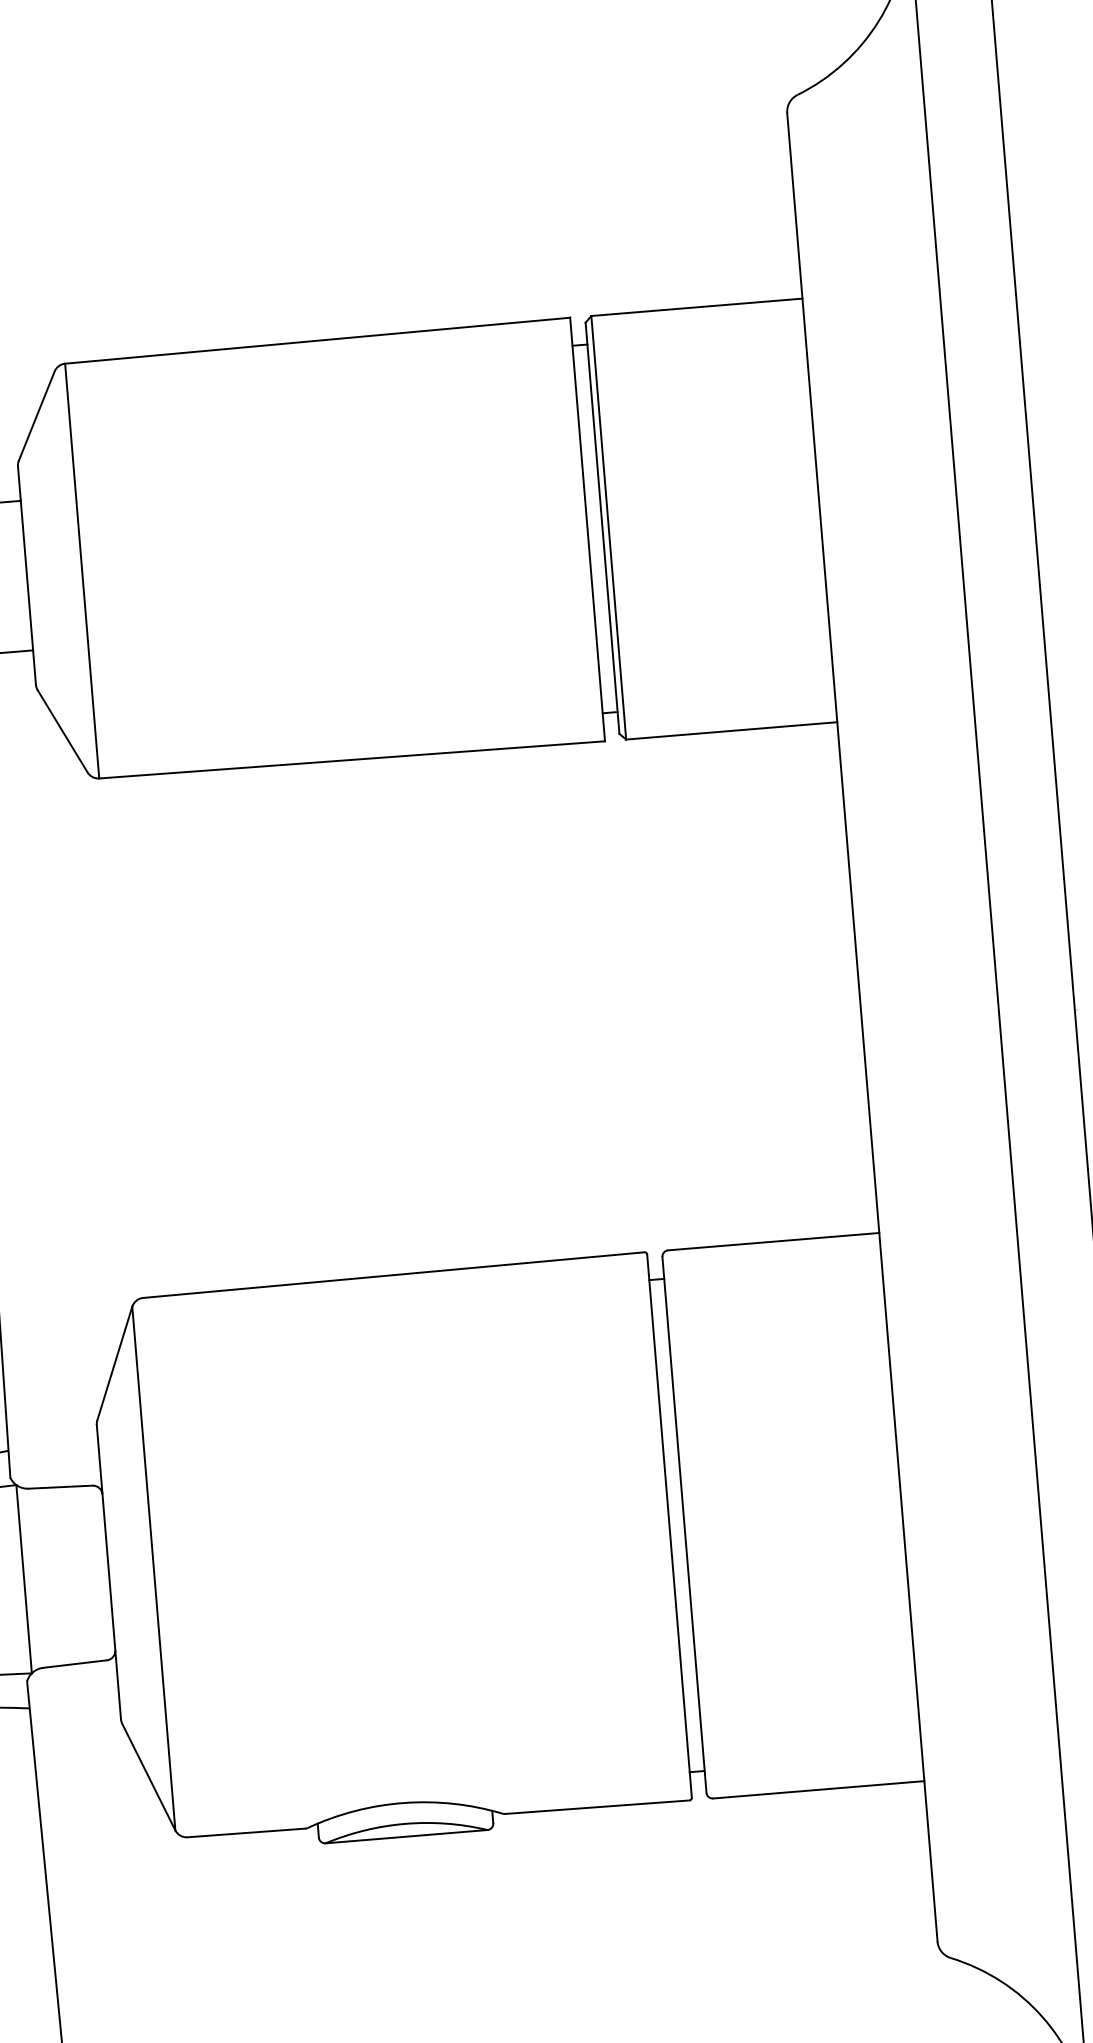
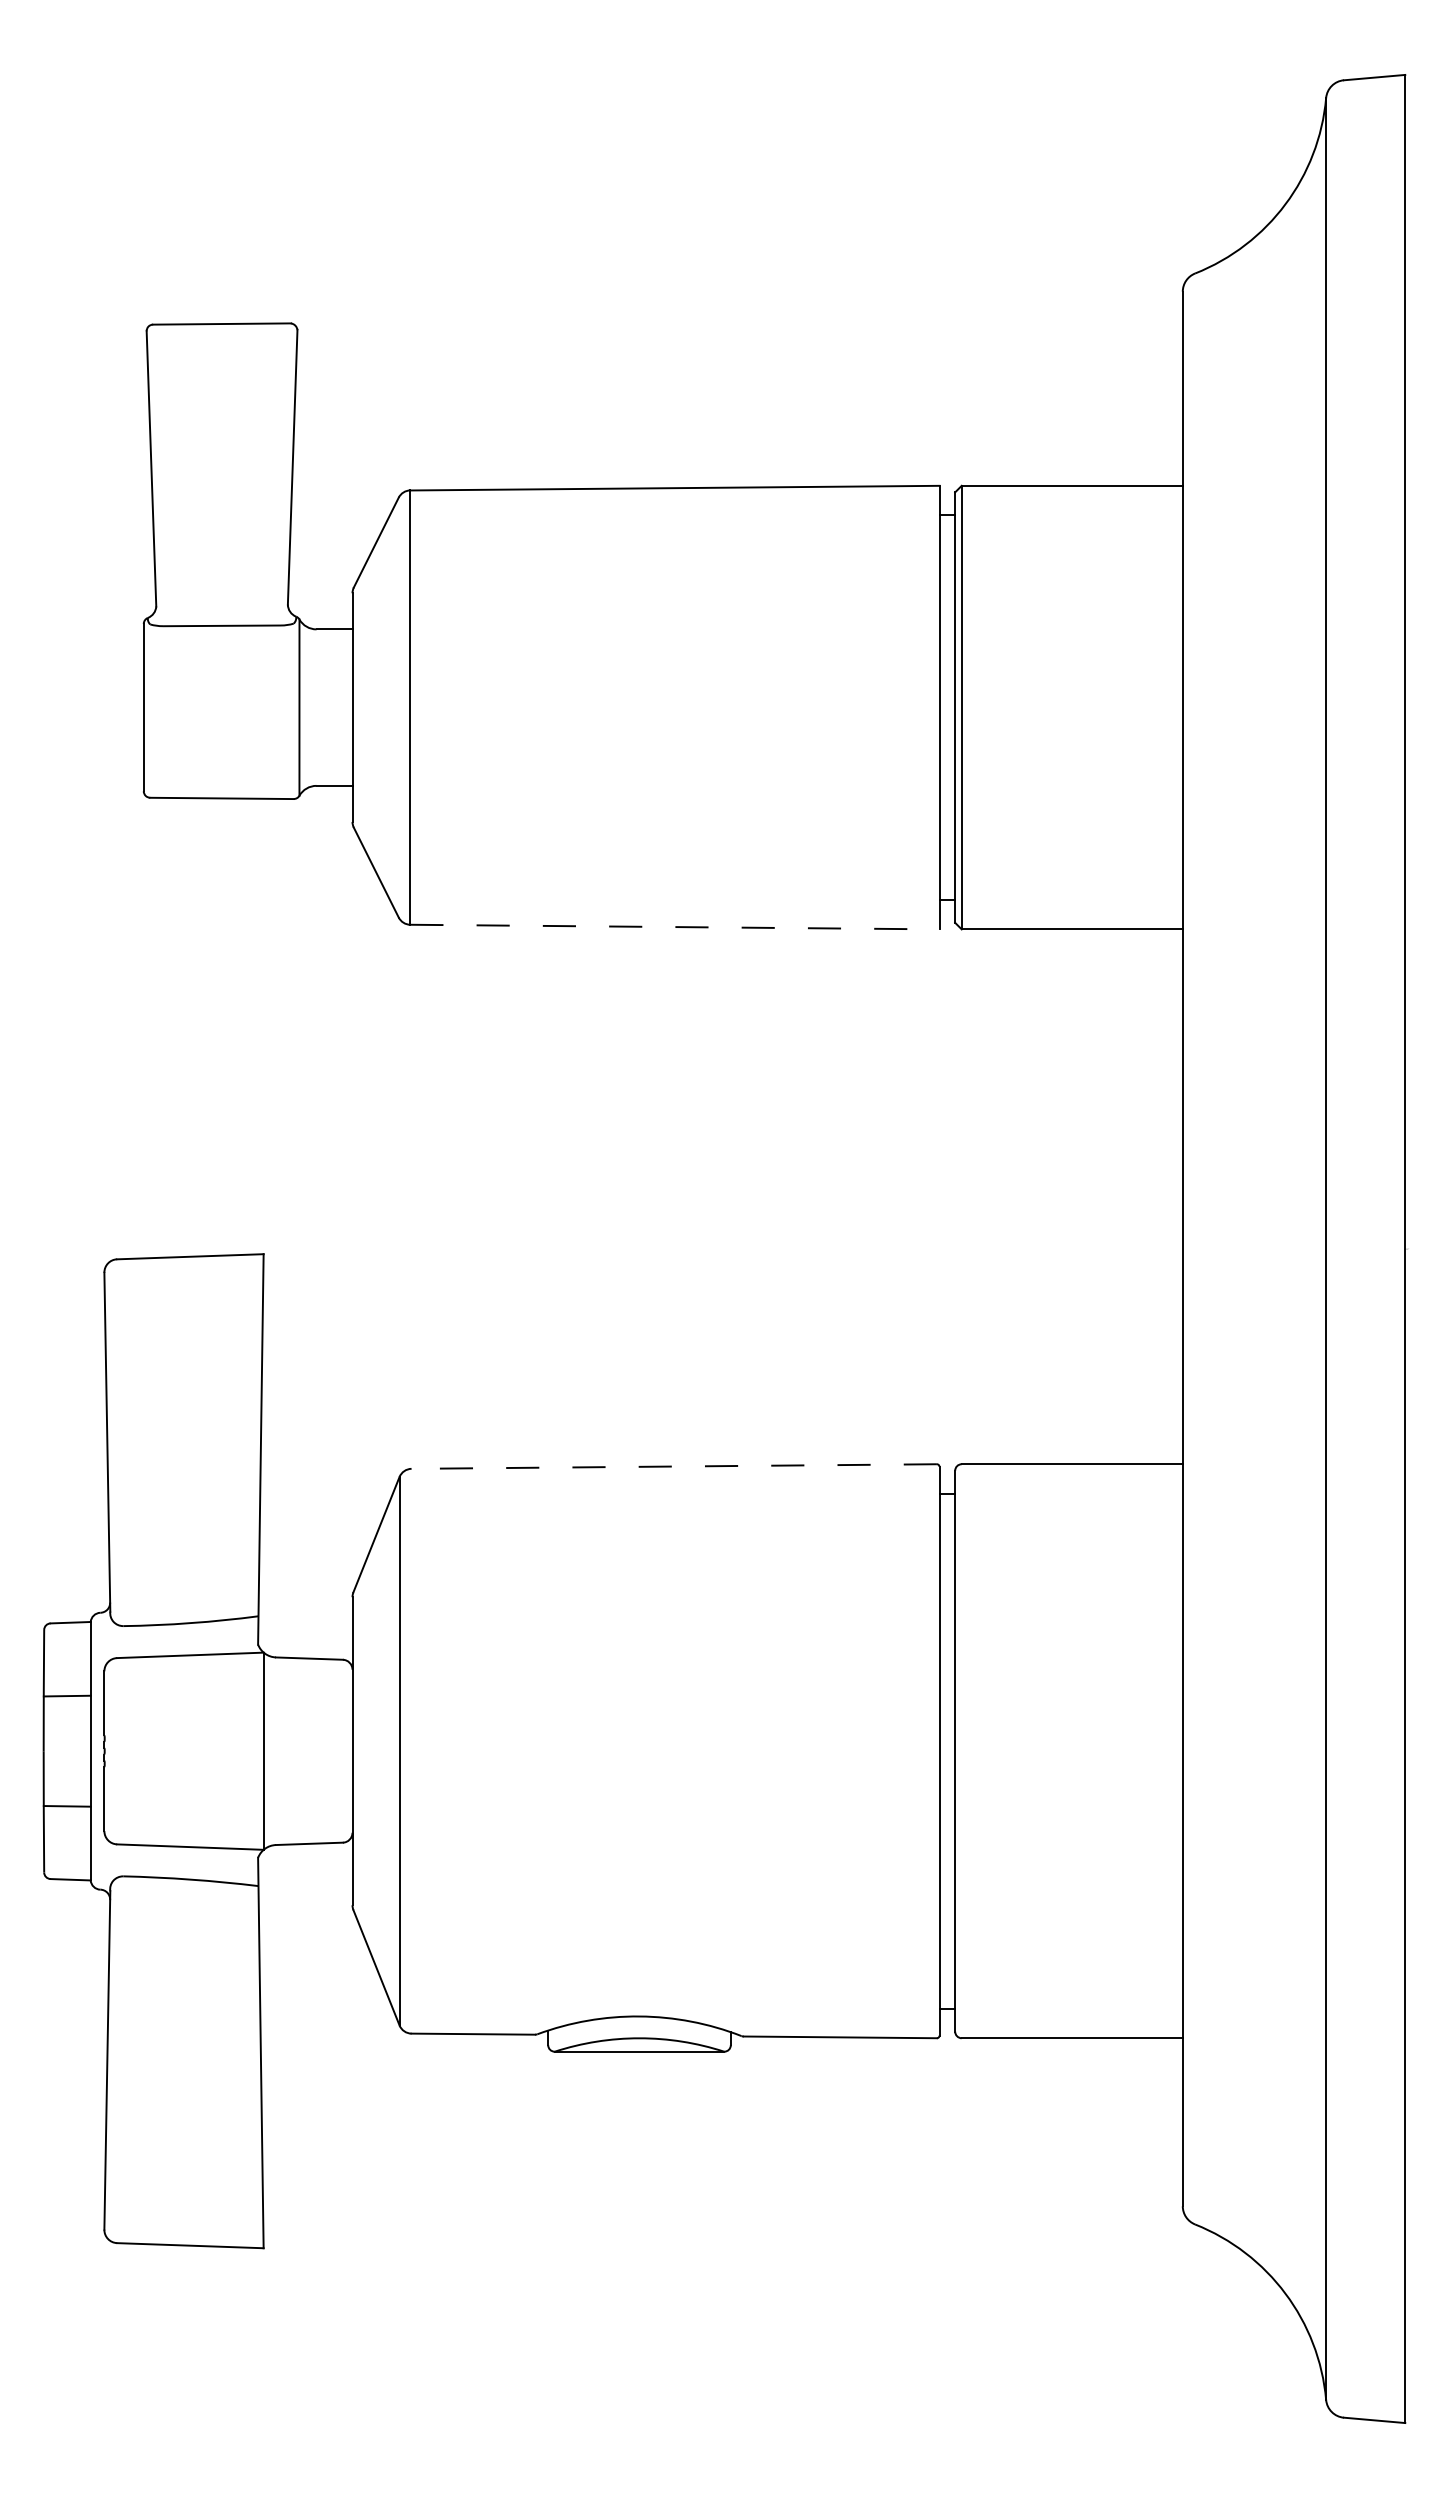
line: (351, 760) -> (674, 927), solid -> dashed
line: (394, 1275) -> (674, 1466), solid -> dashed

